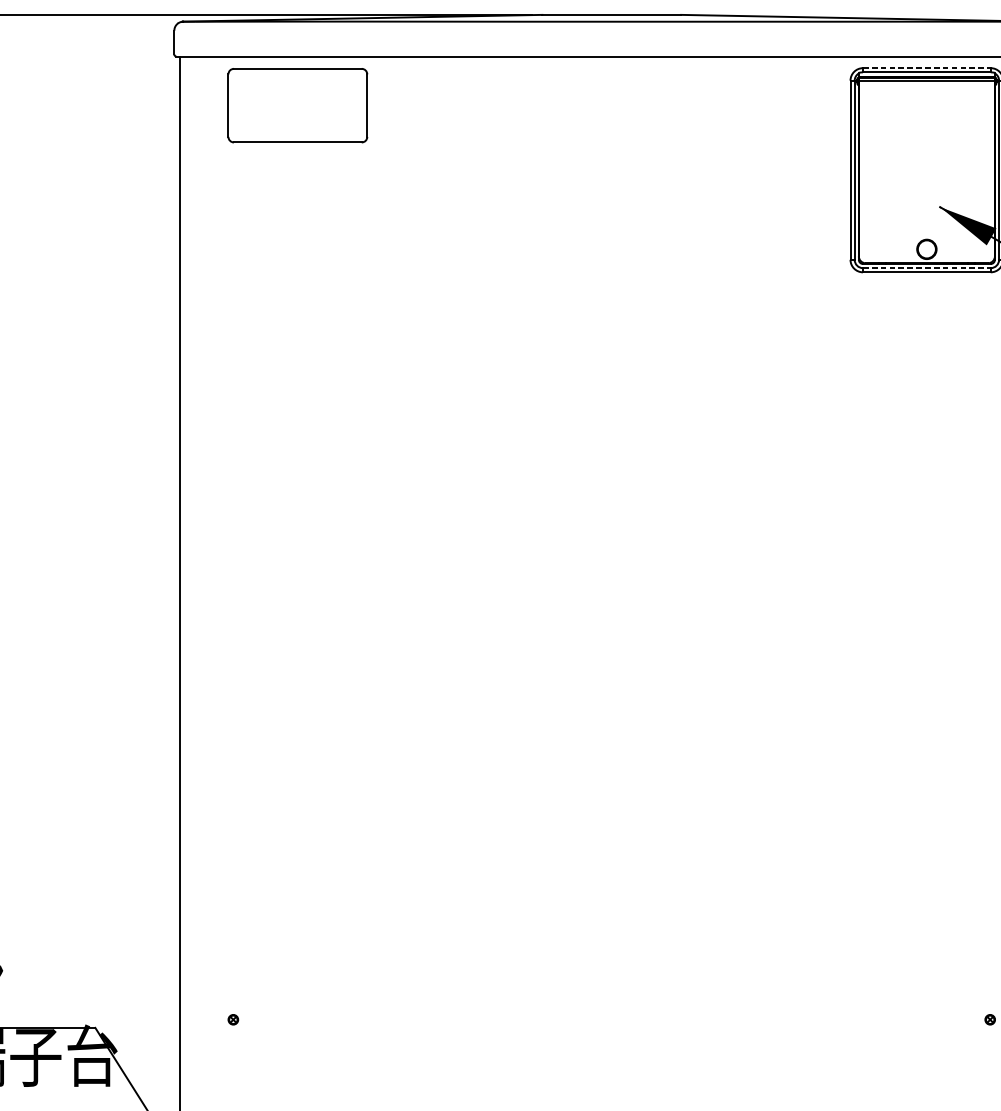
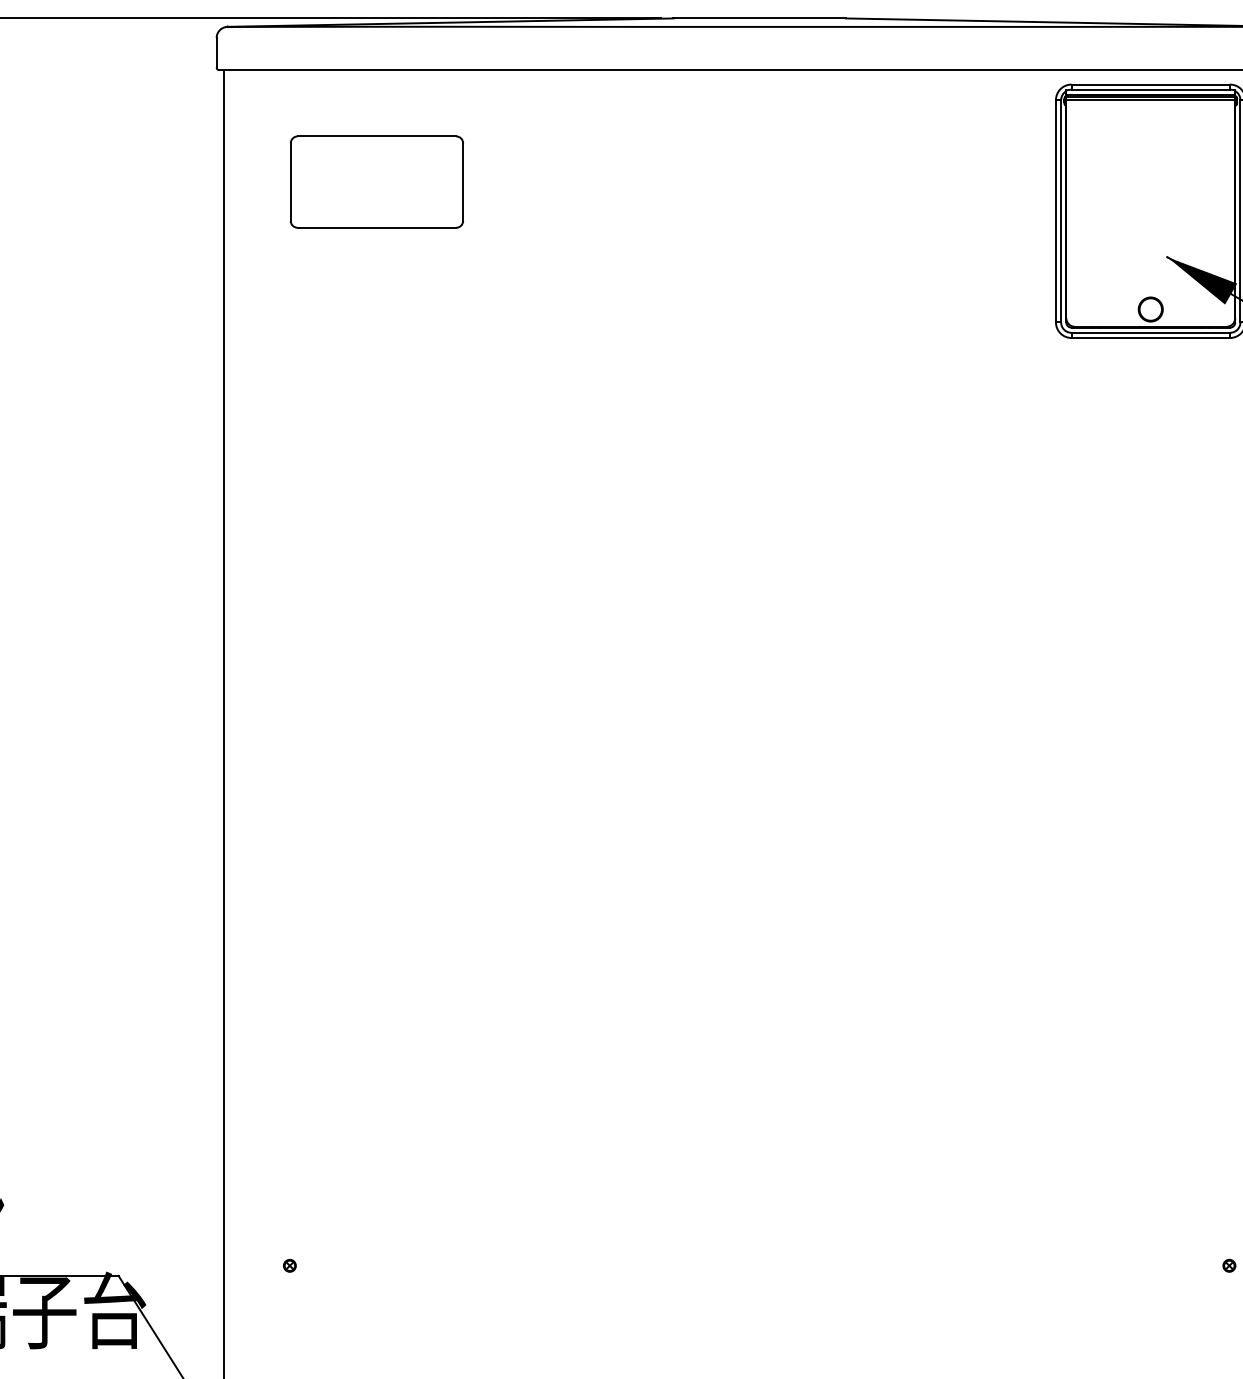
line: (927, 68) -> (1151, 84), dashed -> solid
part: (297, 105) -> (376, 181), moved
line: (927, 267) -> (1151, 332), dashed -> solid

